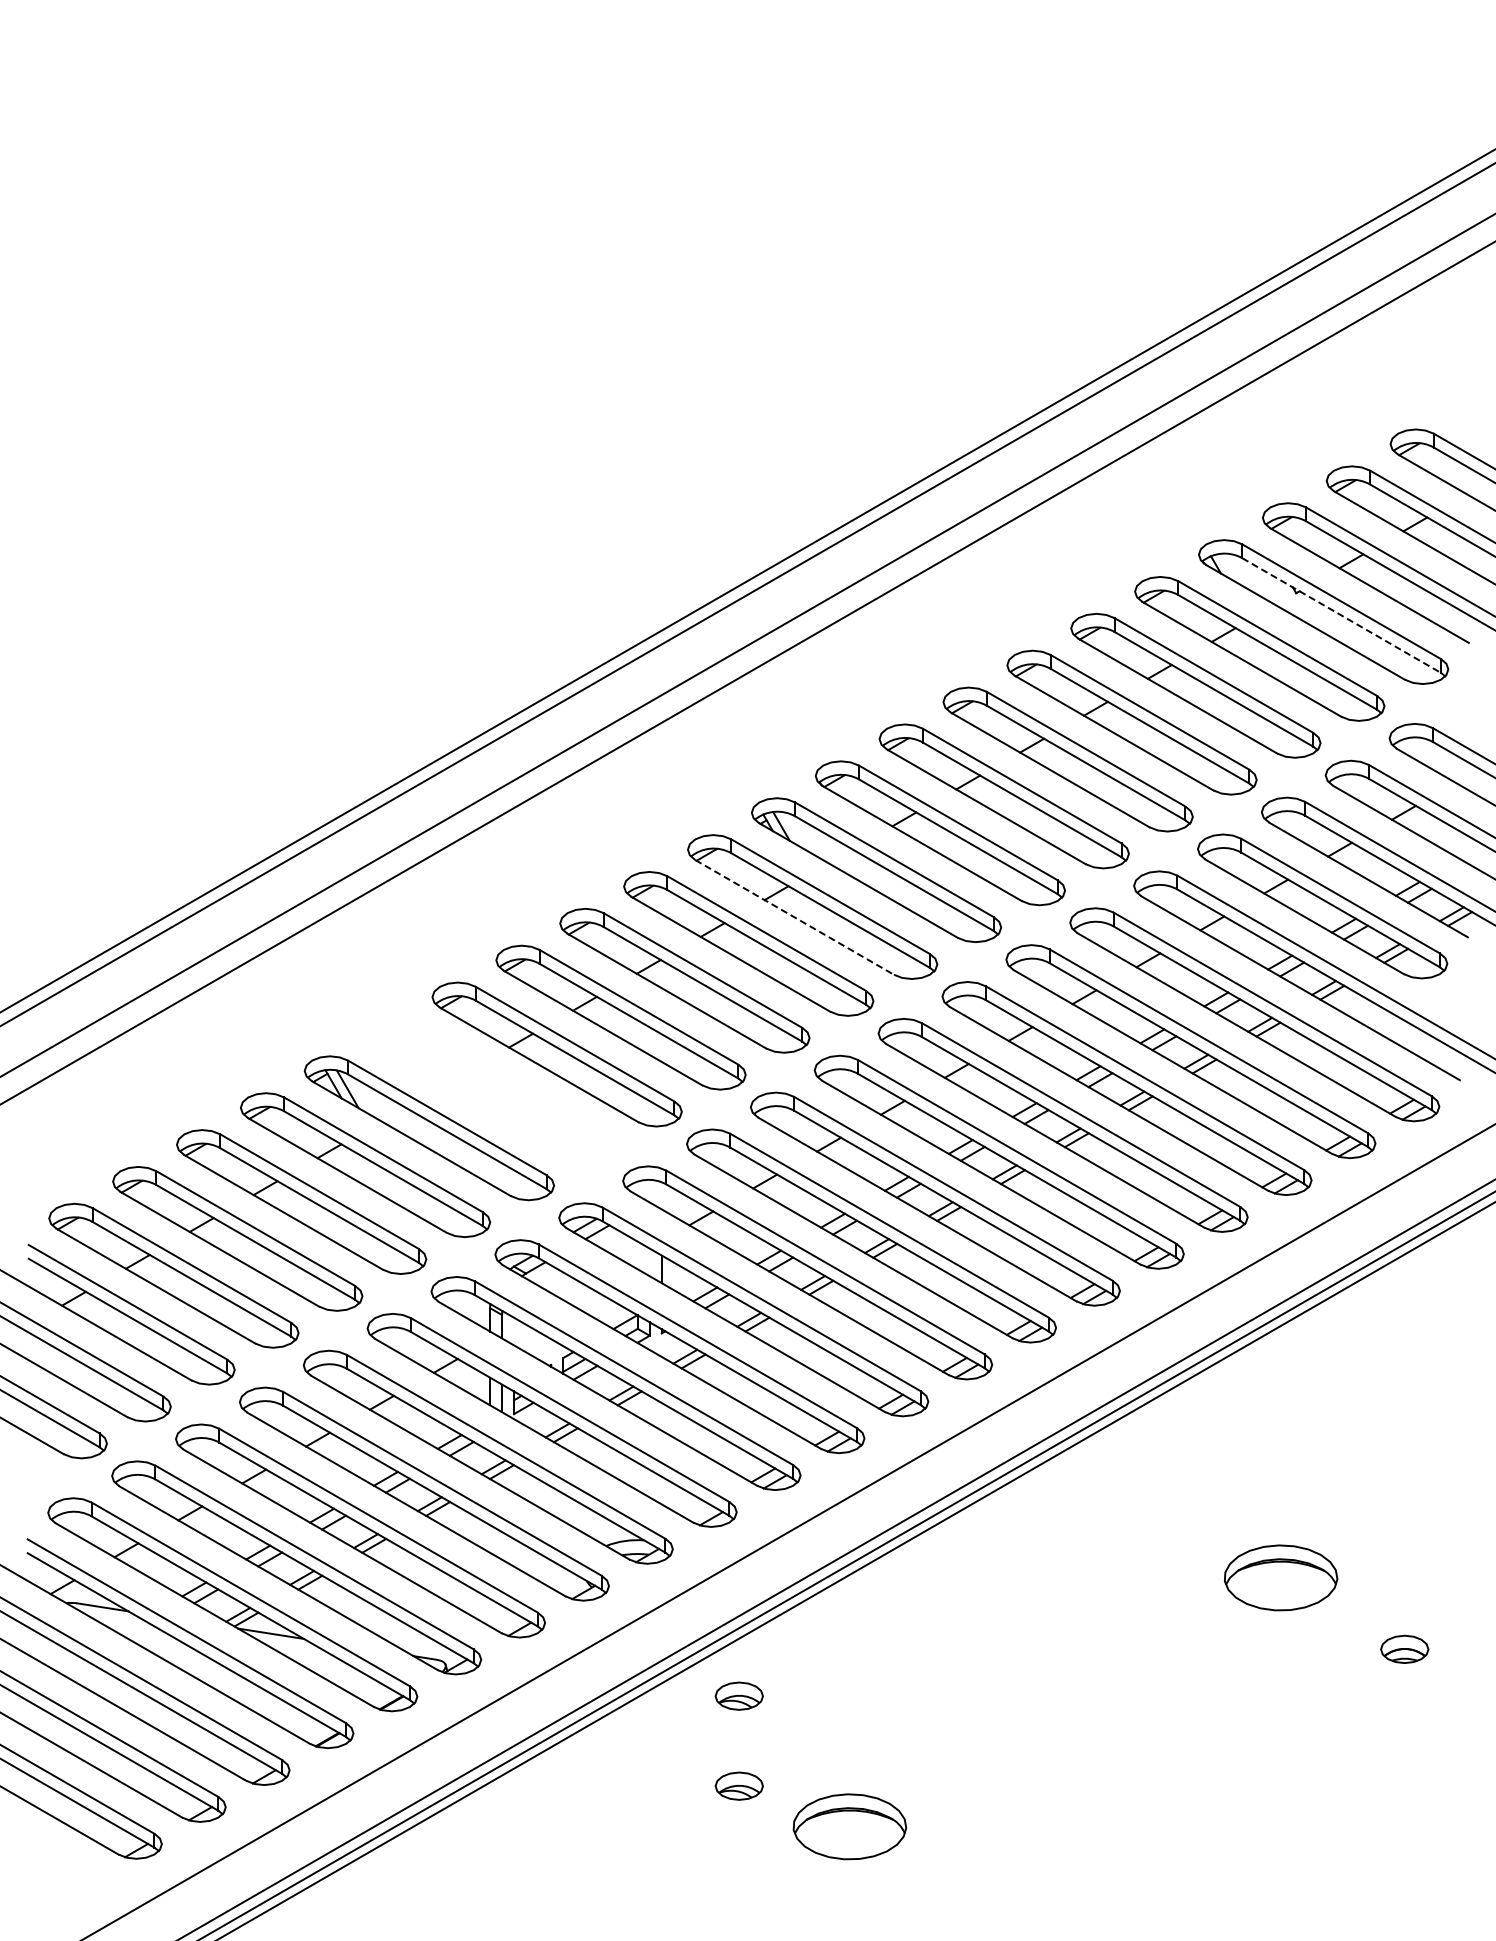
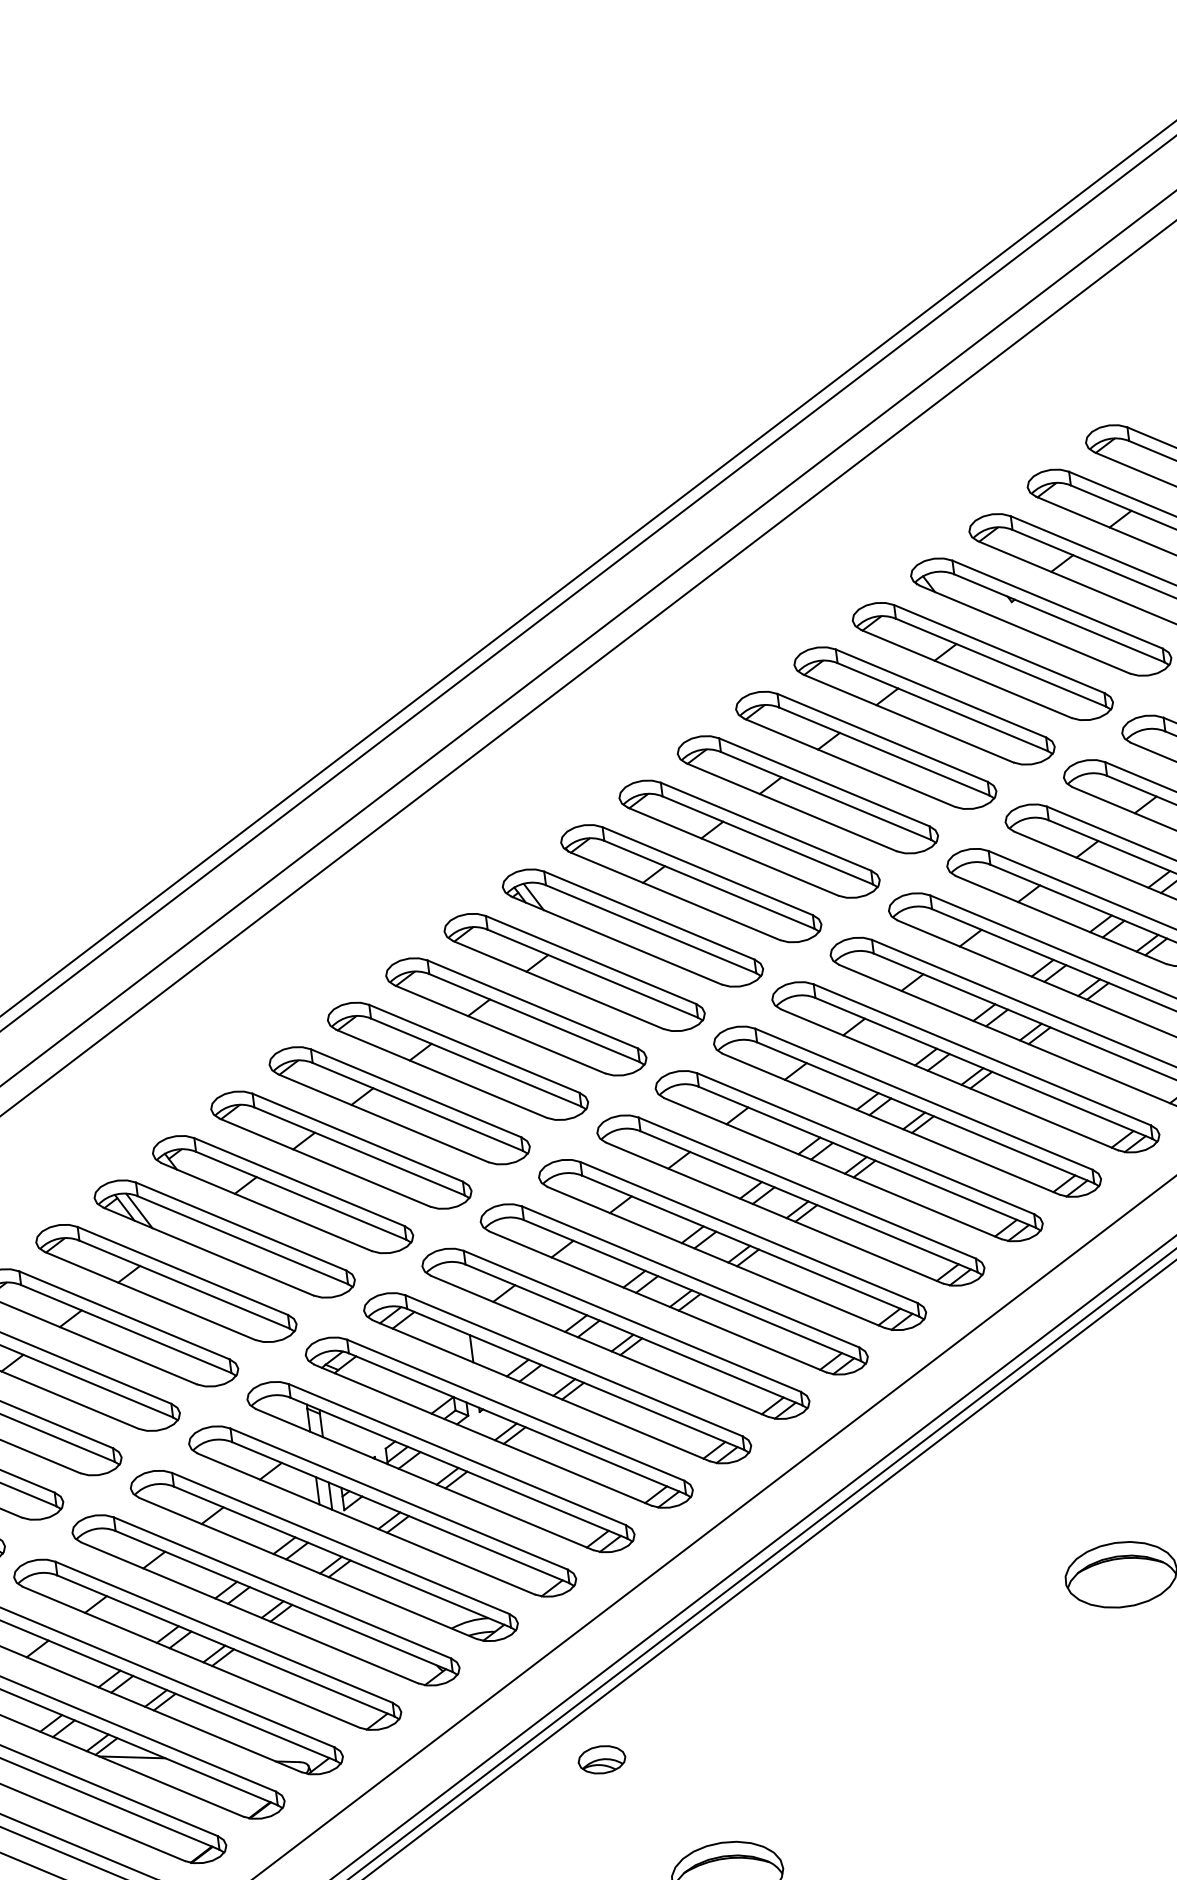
line: (1341, 615) -> (1059, 618), dashed -> solid
line: (794, 917) -> (558, 985), dashed -> solid
part: (492, 1091) -> (282, 1194), added
part: (738, 1785) -> (612, 1847), removed

